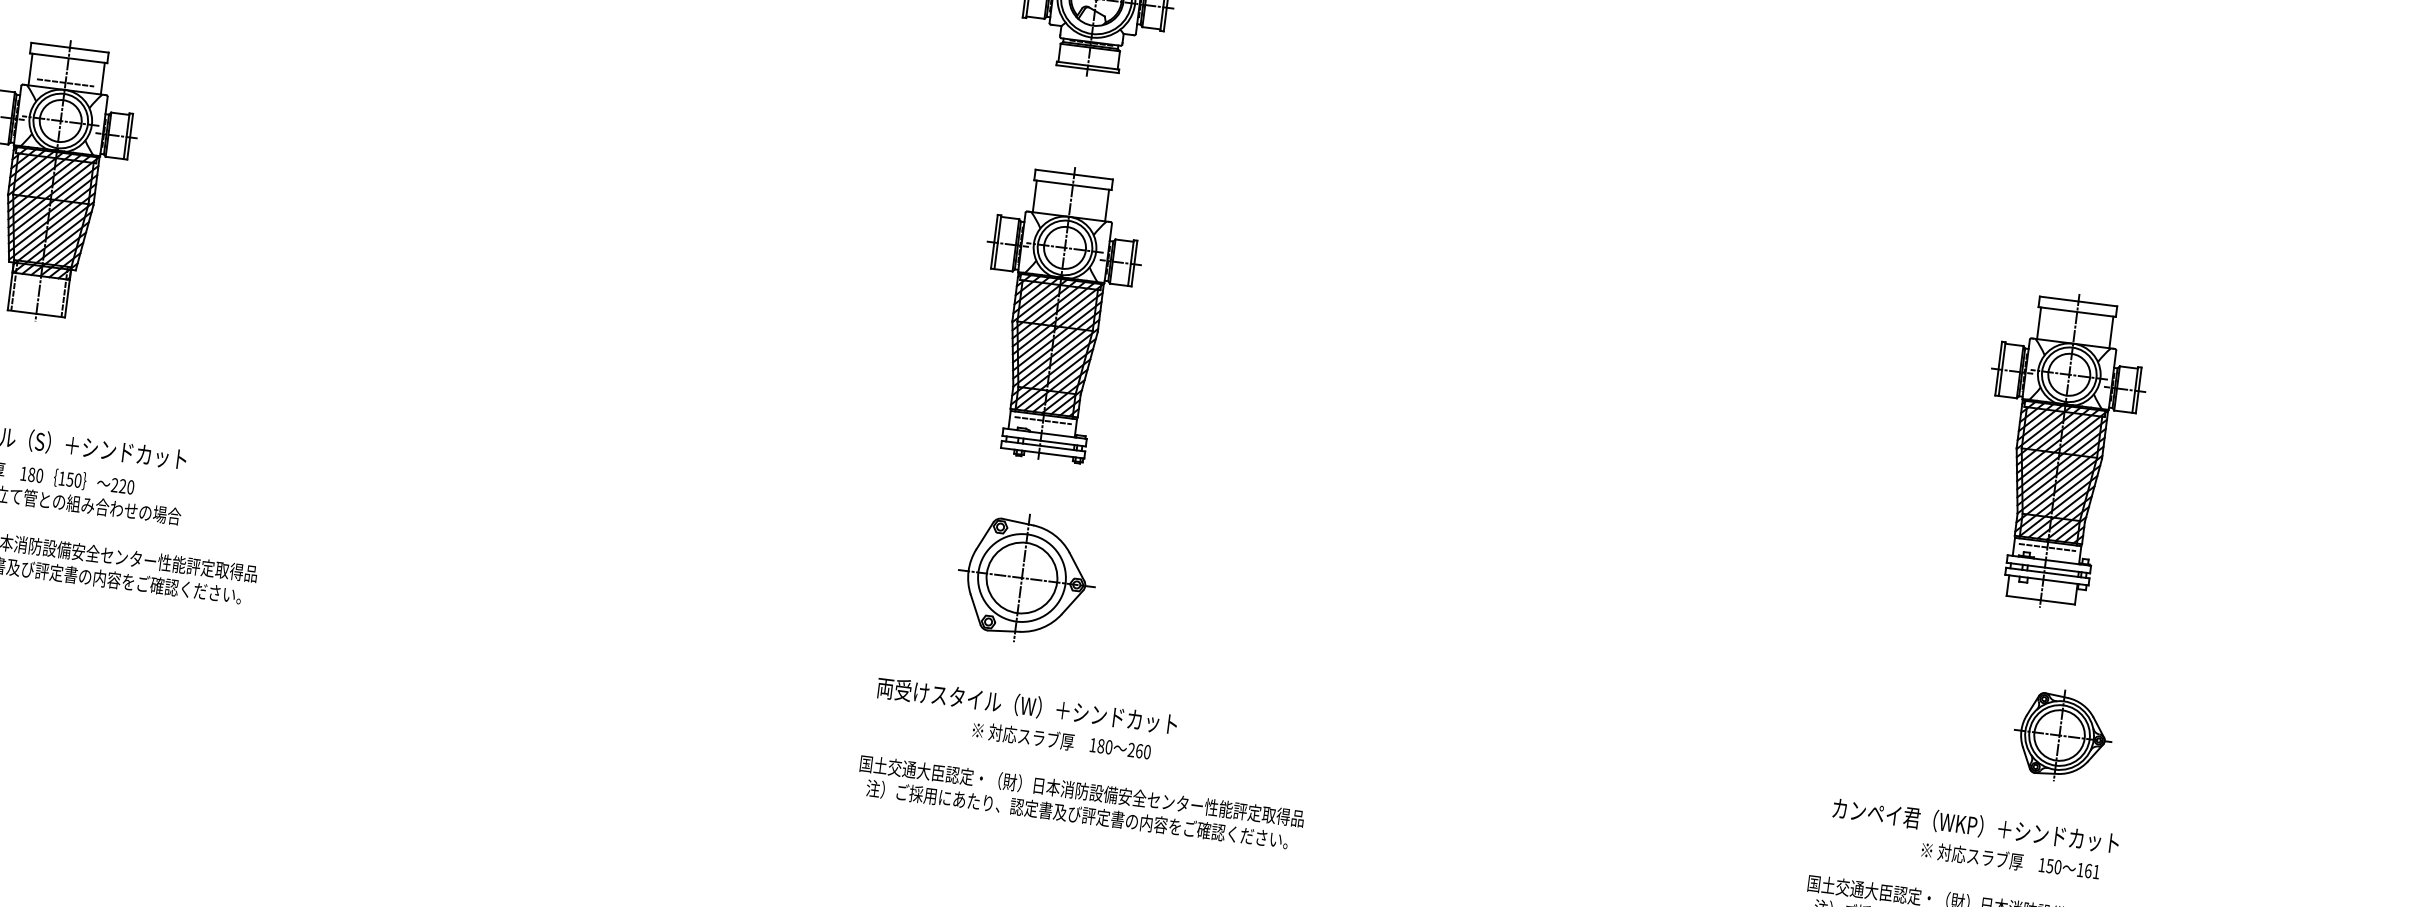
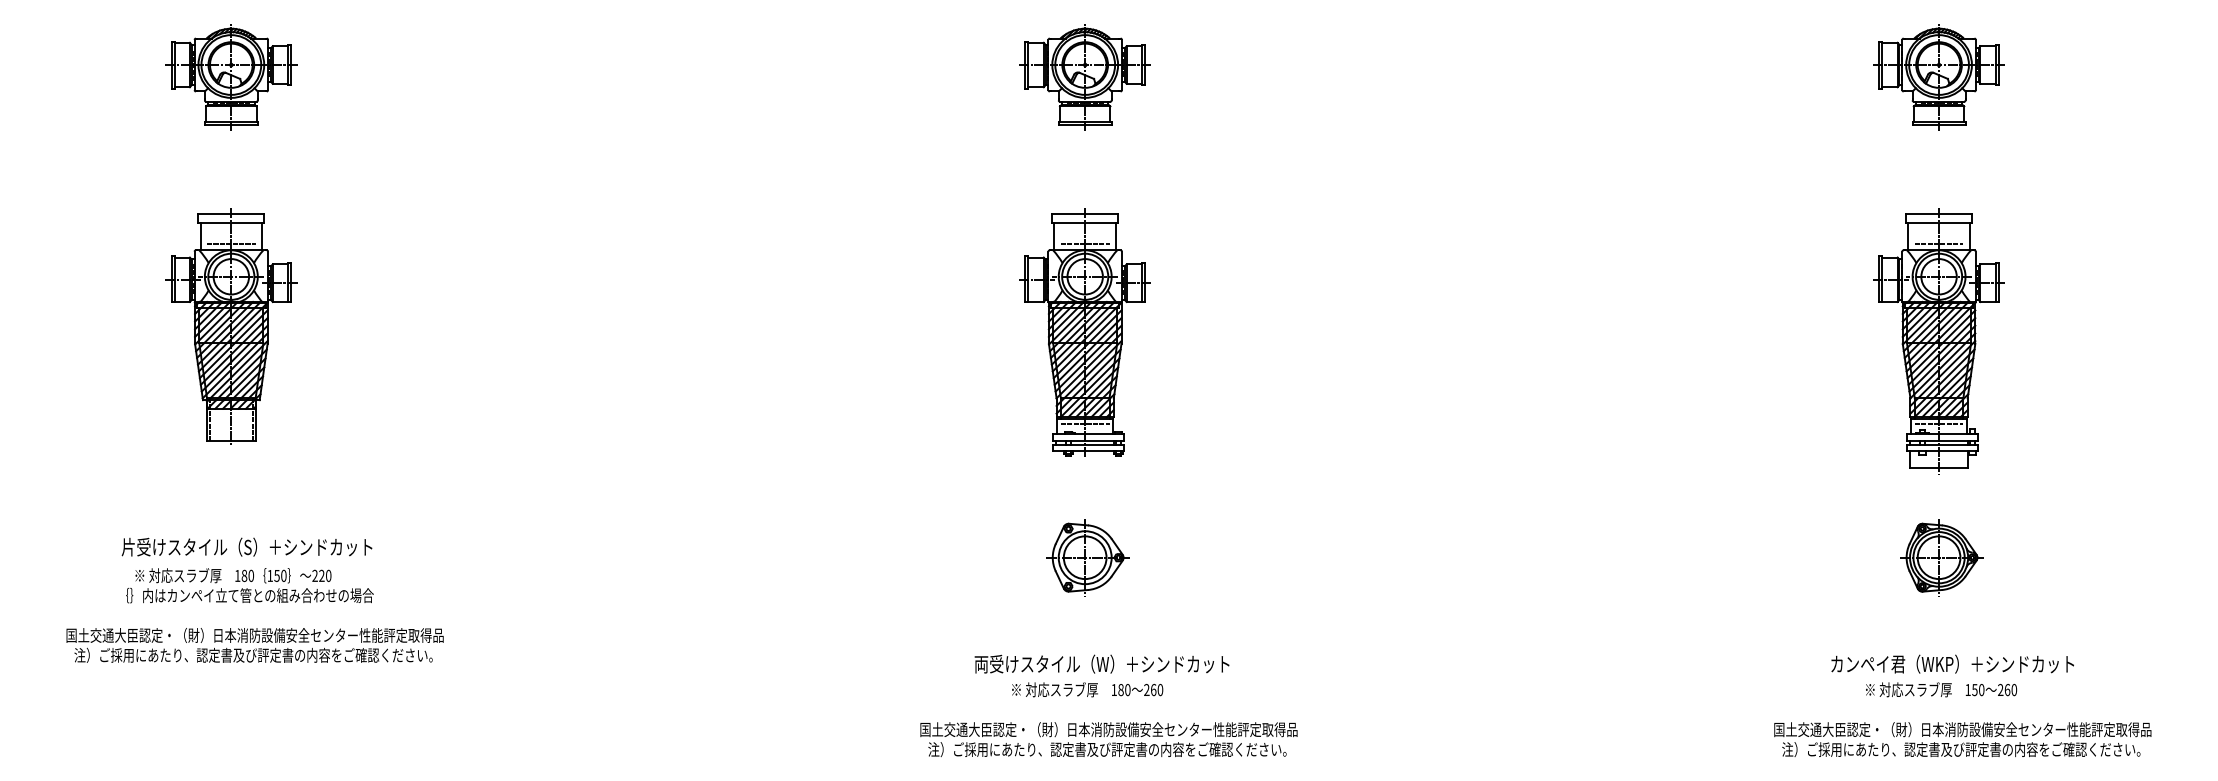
part: (2098, 140) -> (1938, 77), added
line: (1068, 209) -> (1084, 244), added
line: (2073, 336) -> (1938, 244), added
part: (1026, 578) -> (1087, 557), size x0.71
part: (2062, 735) -> (1941, 557), moved
text: (1061, 740) -> (1087, 689), moved
text: (1080, 802) -> (1108, 739), moved
text: (1975, 825) -> (1952, 663), moved
text: (2088, 870) -> (2007, 689), 161 -> 260

